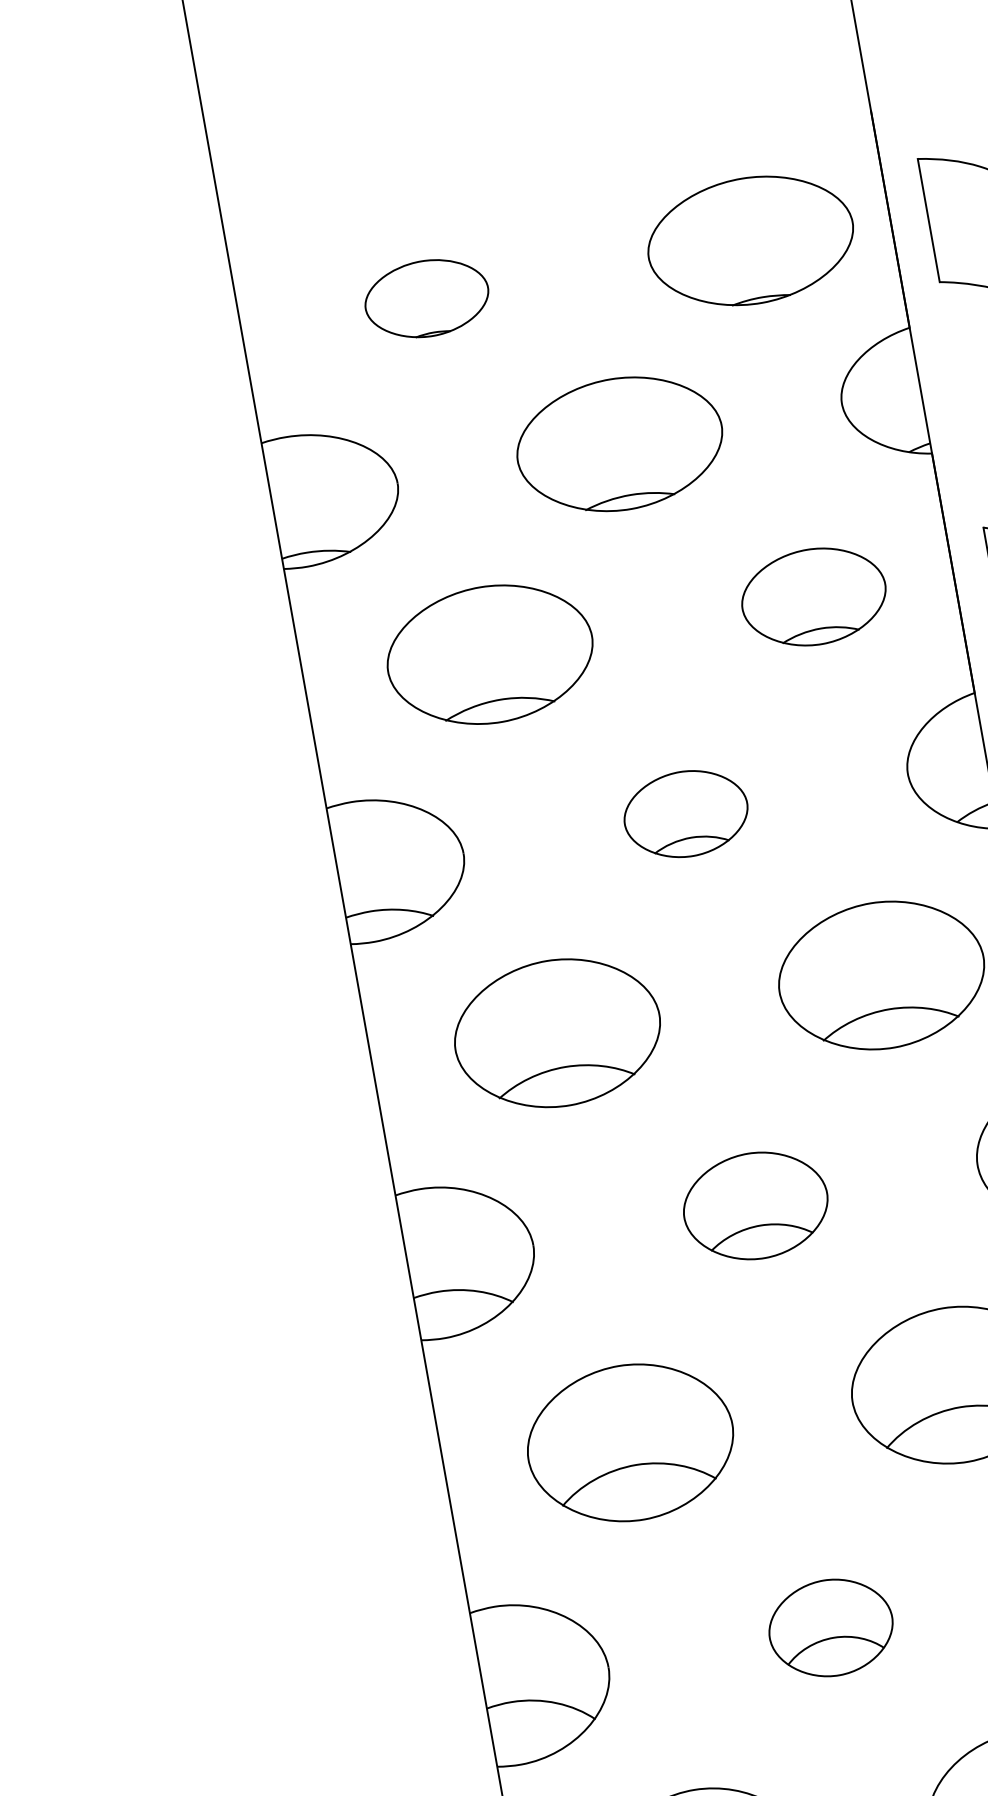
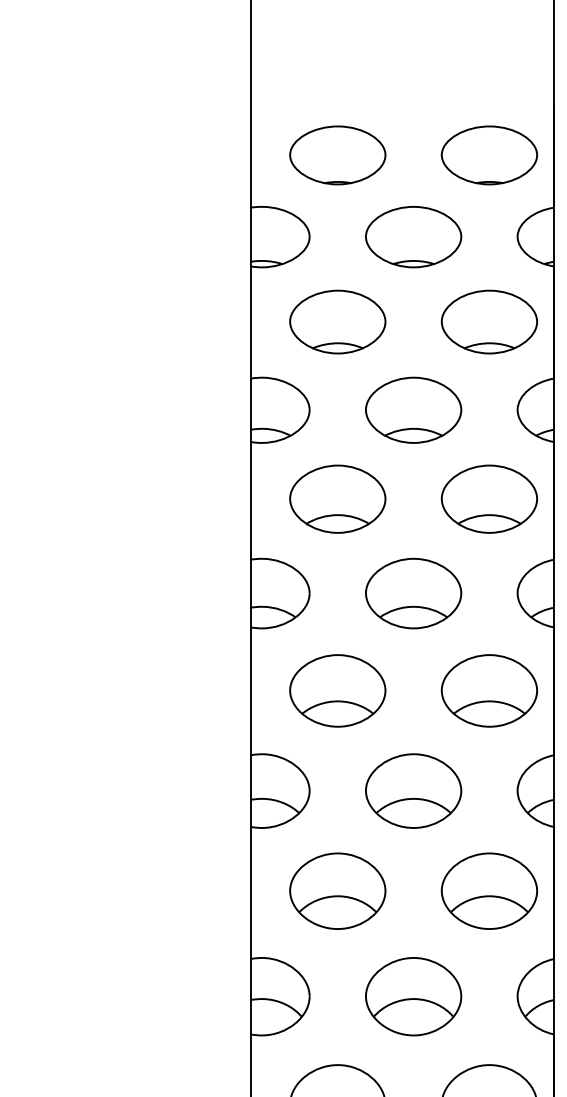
part: (426, 298) -> (337, 155), size x1.67
part: (812, 596) -> (488, 321), size x1.43
part: (685, 812) -> (413, 409), size x1.67
part: (755, 1205) -> (413, 593), size x1.43
part: (830, 1626) -> (413, 790), size x1.67

